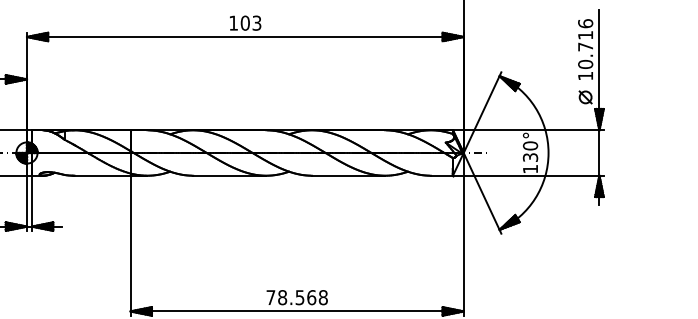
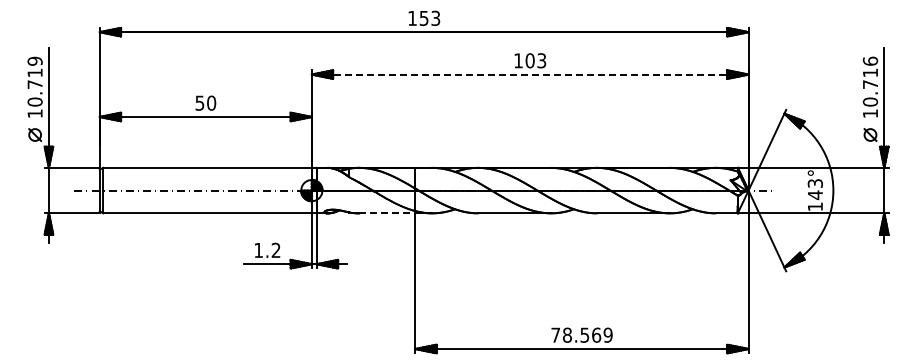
line: (245, 36) -> (530, 74), solid -> dashed
text: (529, 151) -> (814, 189), 130° -> 143°
line: (102, 175) -> (387, 213), solid -> dashed
text: (322, 296) -> (607, 334), 78.568 -> 78.569

